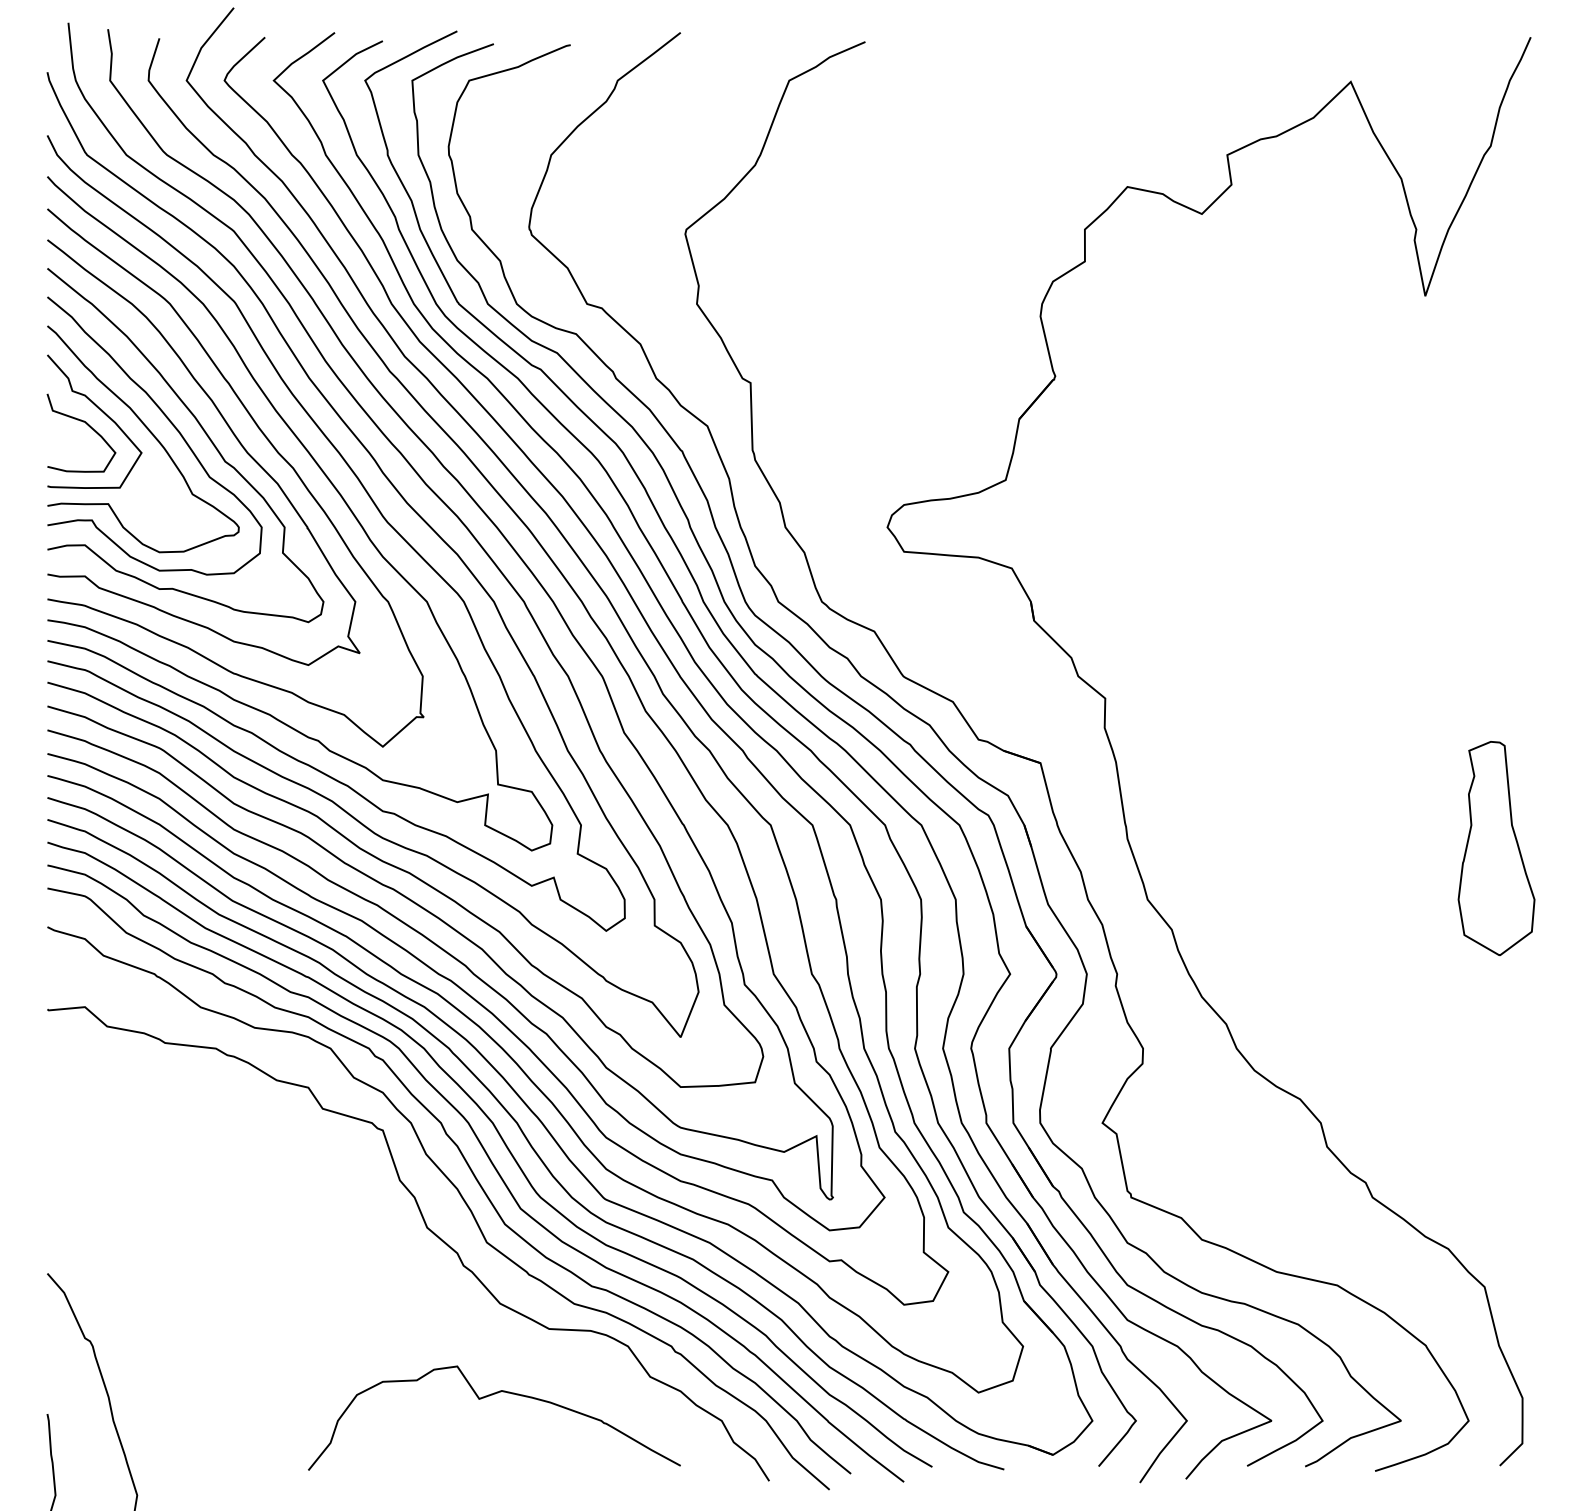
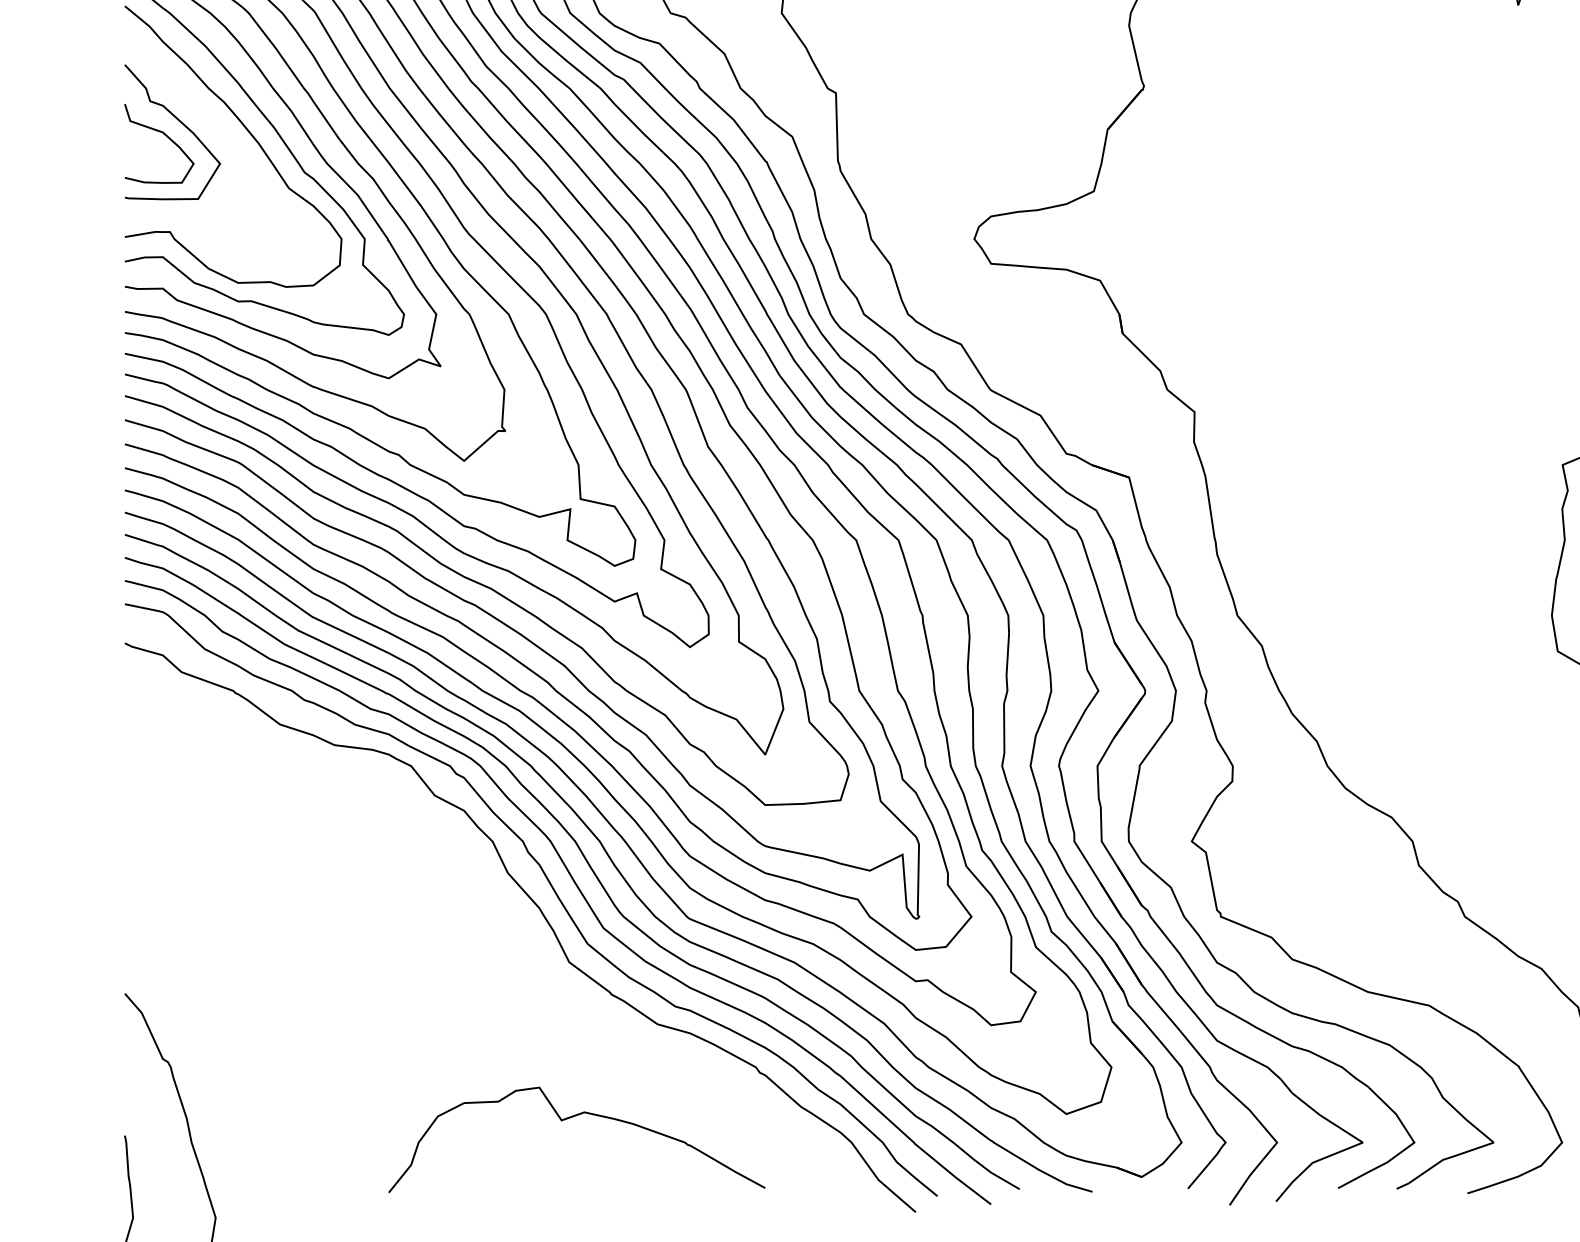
curve: (149, 432) -> (228, 143), removed
curve: (426, 1228) -> (508, 948), removed

